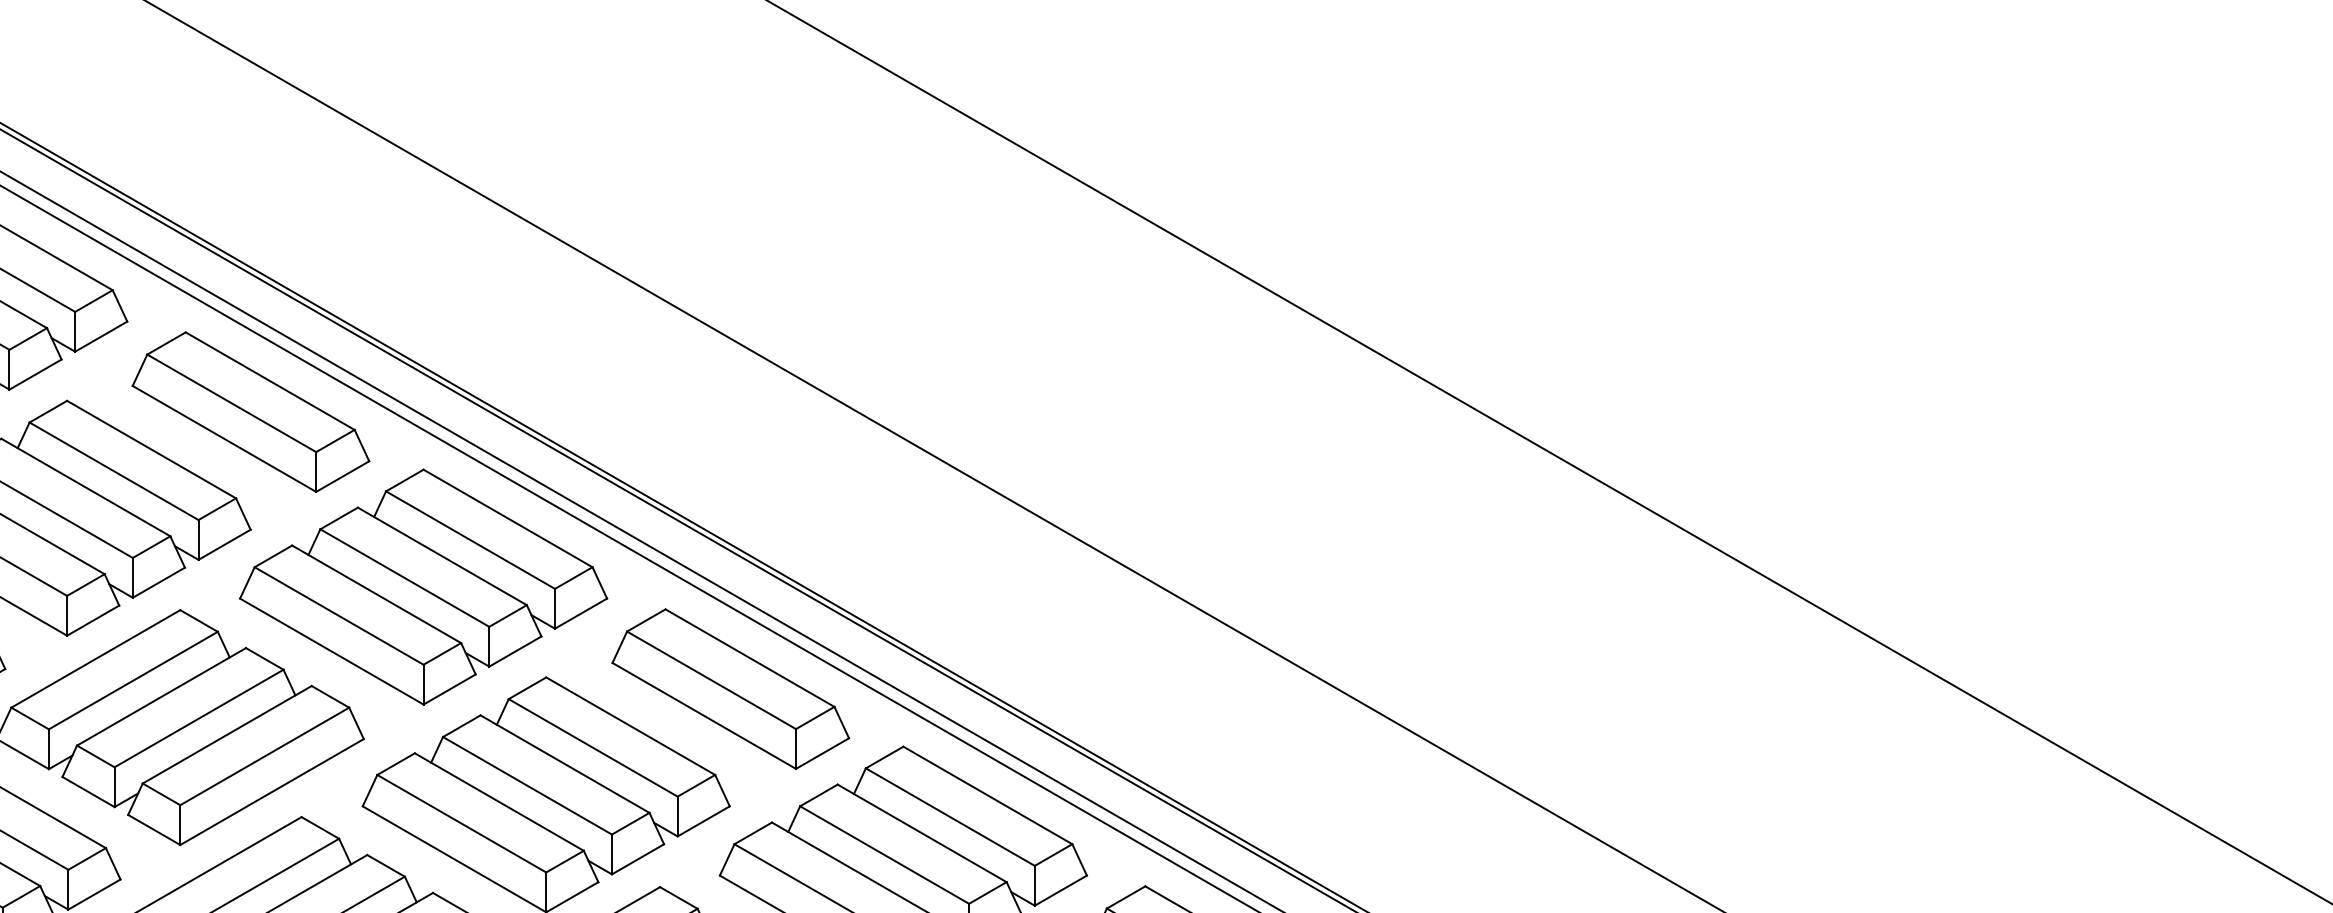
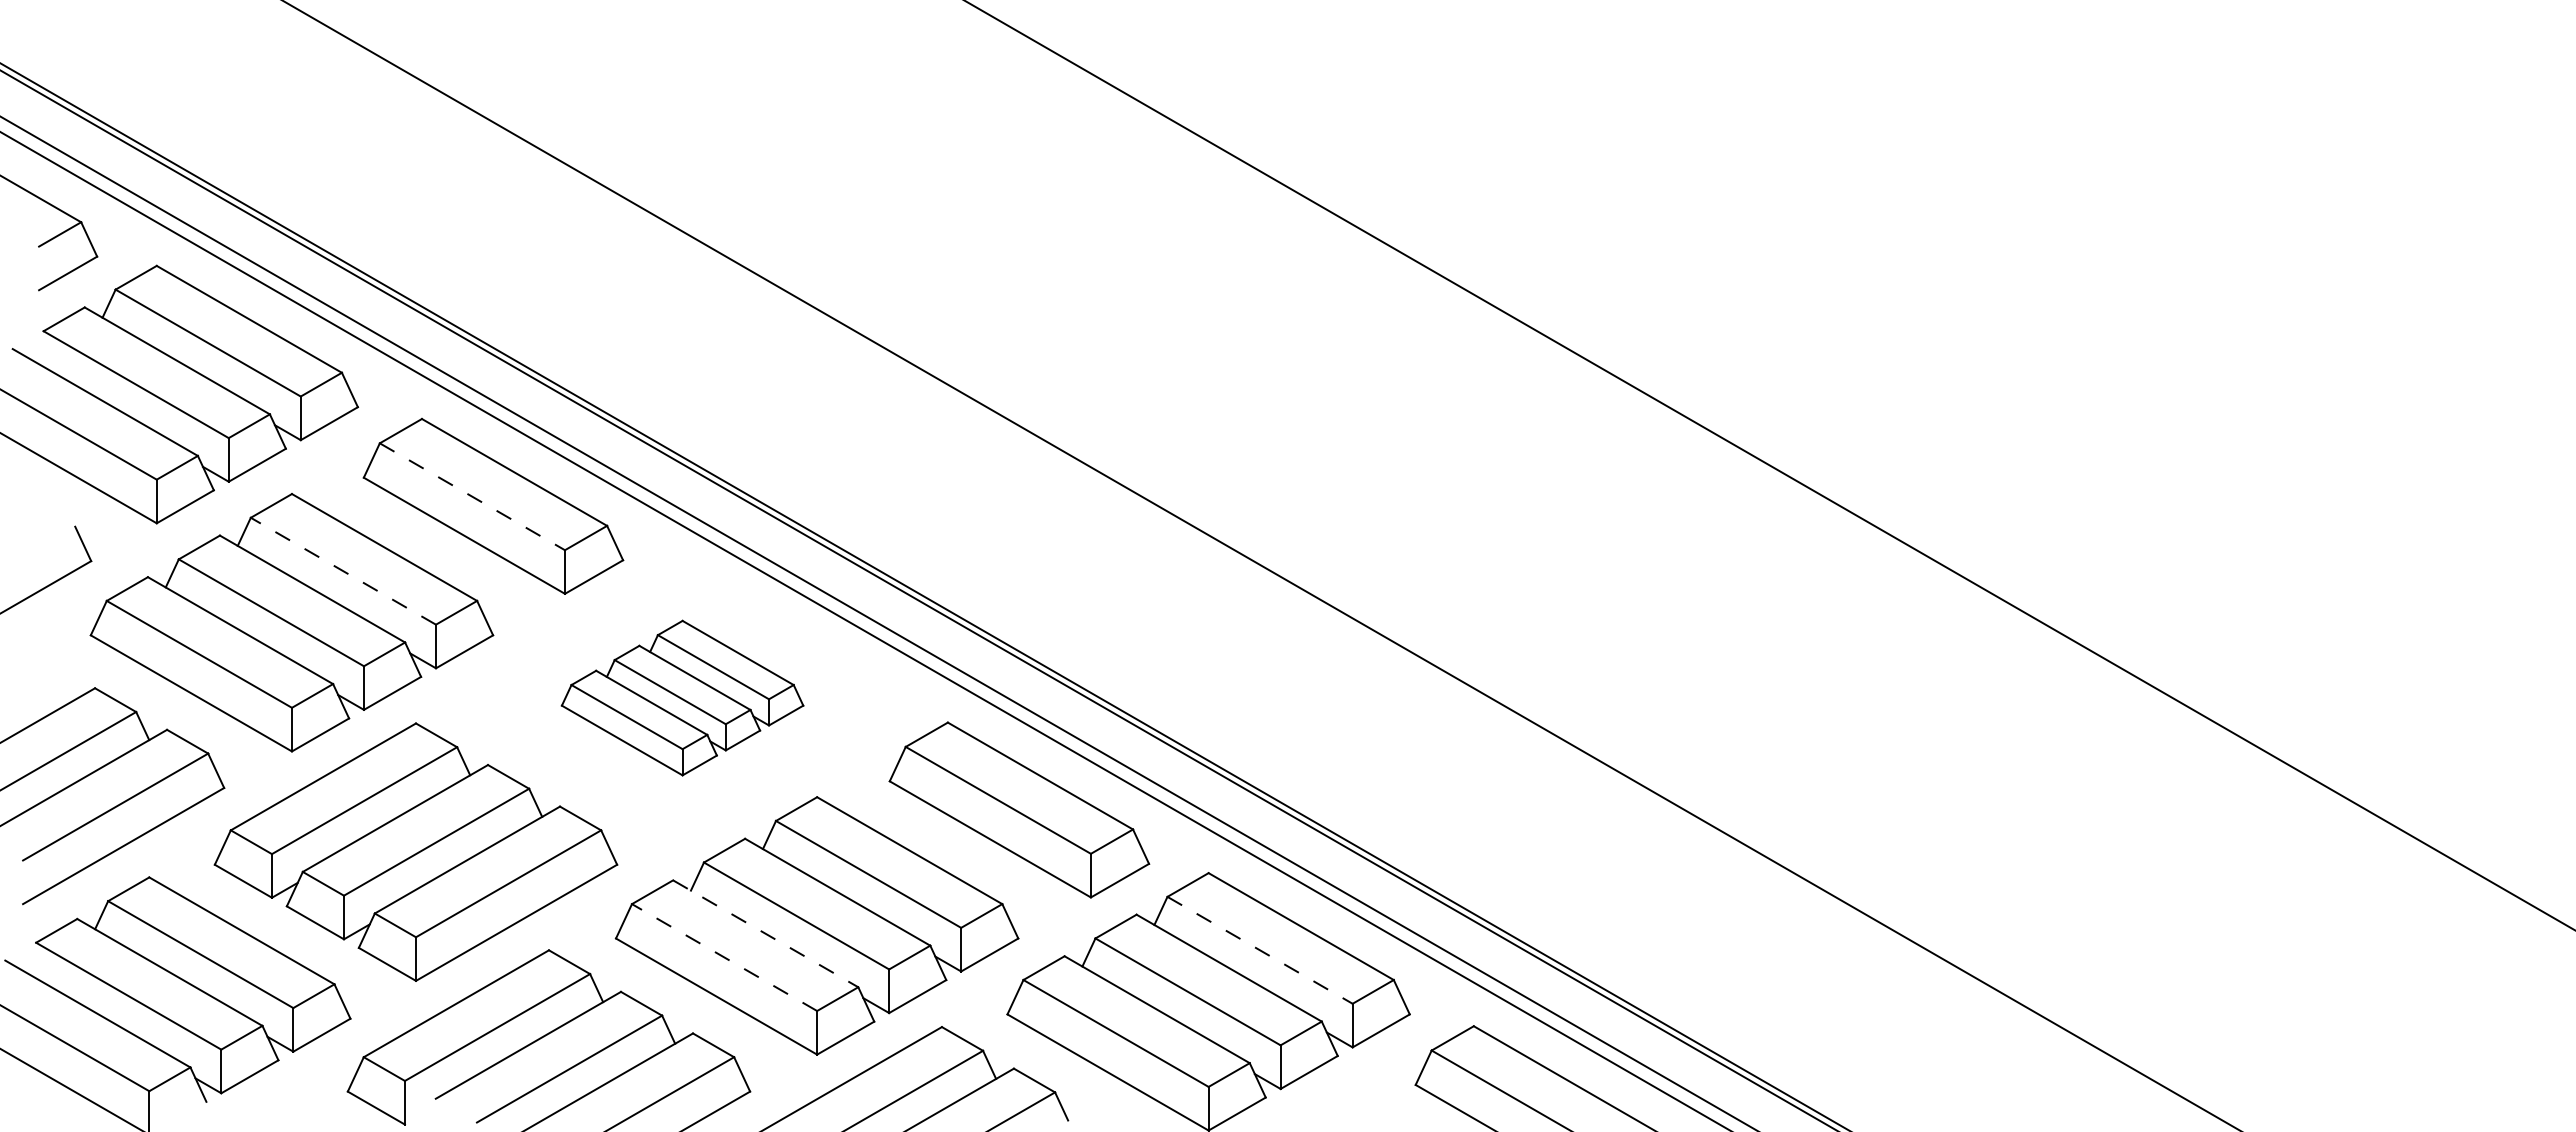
line: (231, 403) -> (472, 496), solid -> dashed
line: (114, 471) -> (343, 571), solid -> dashed
part: (423, 586) -> (682, 697), size x0.6
line: (499, 801) -> (765, 933), solid -> dashed
line: (950, 817) -> (1260, 950), solid -> dashed
line: (461, 823) -> (724, 957), solid -> dashed

